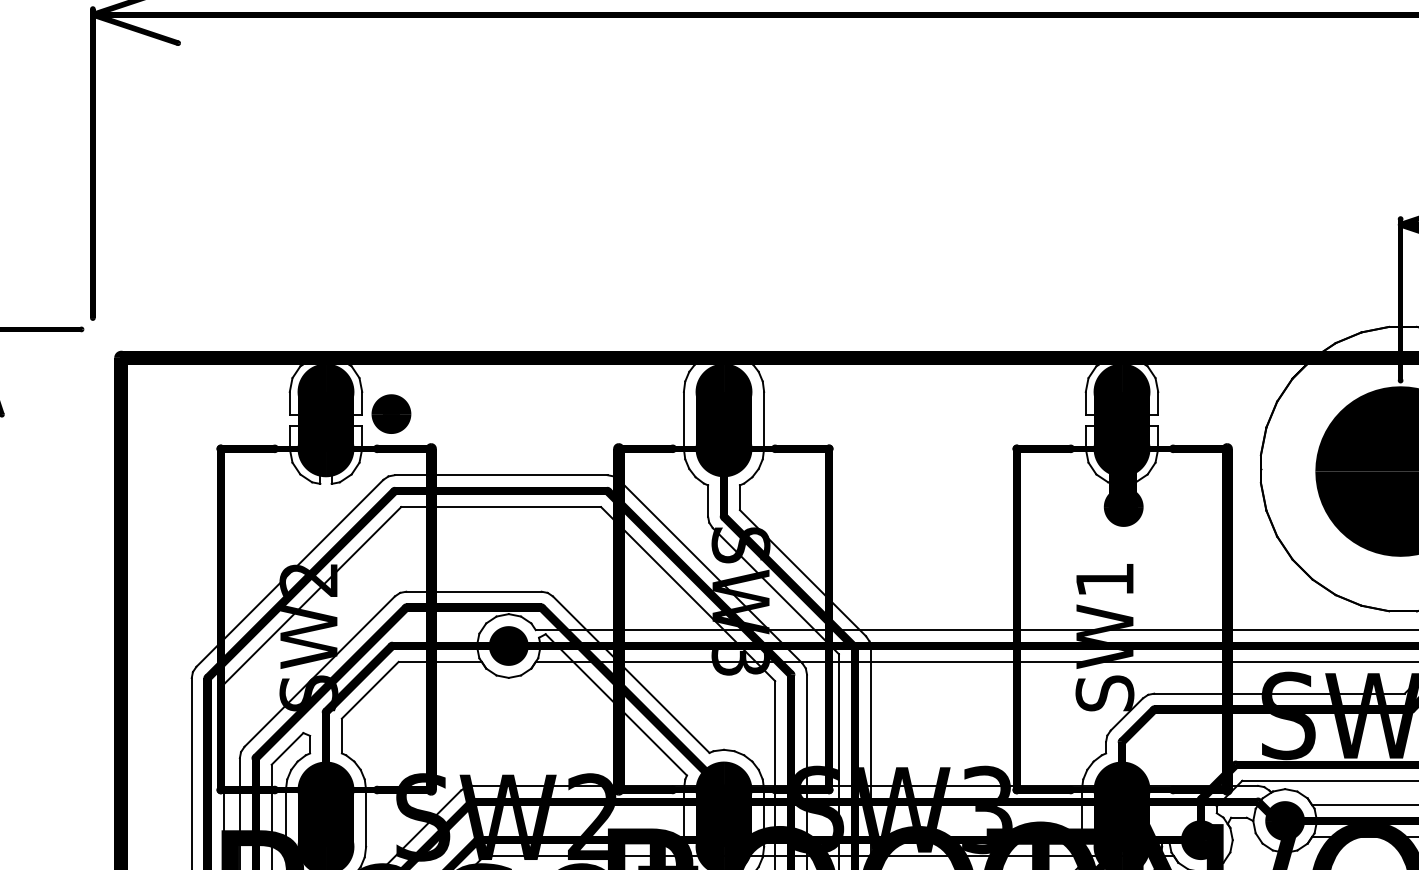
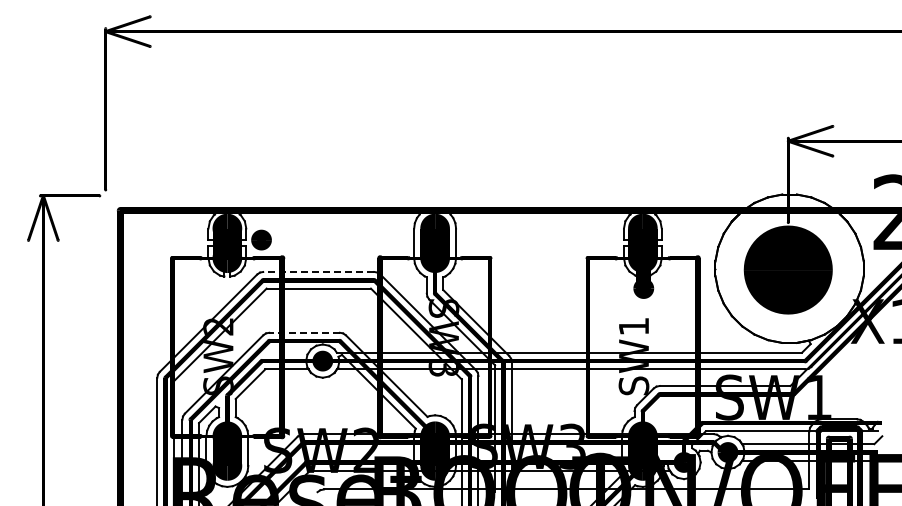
line: (500, 474) -> (318, 271), solid -> dashed
line: (473, 591) -> (304, 332), solid -> dashed

